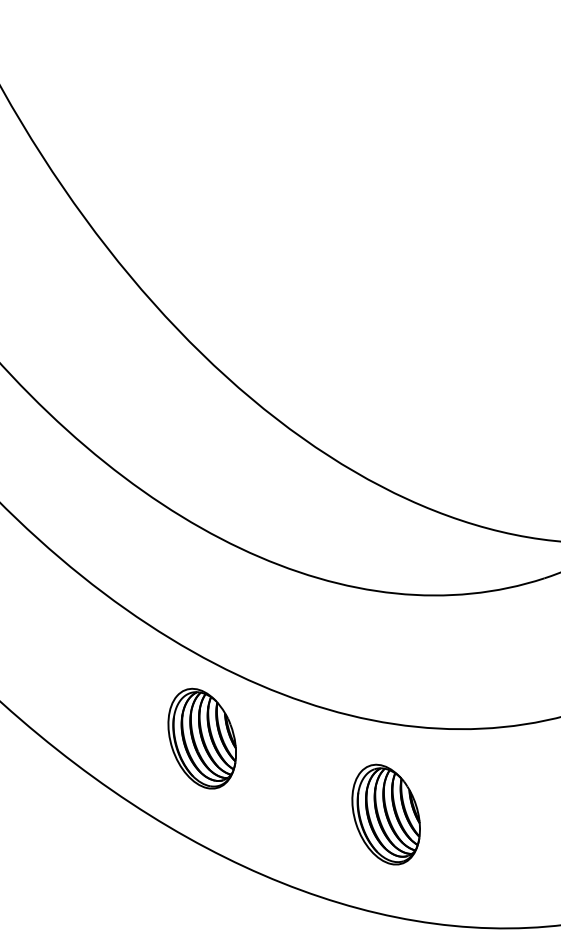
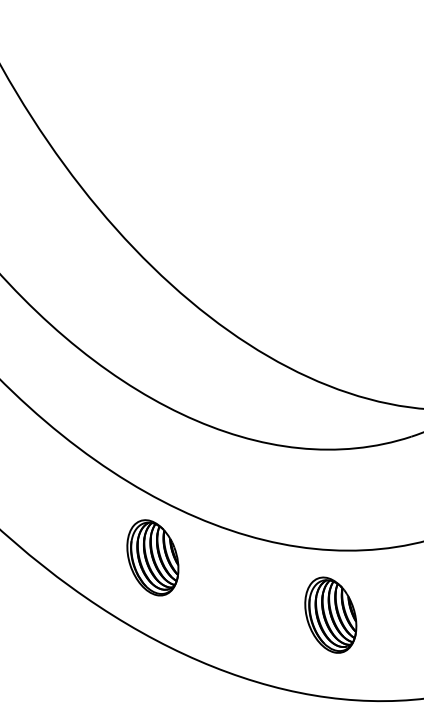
part: (385, 813) -> (330, 614), moved

